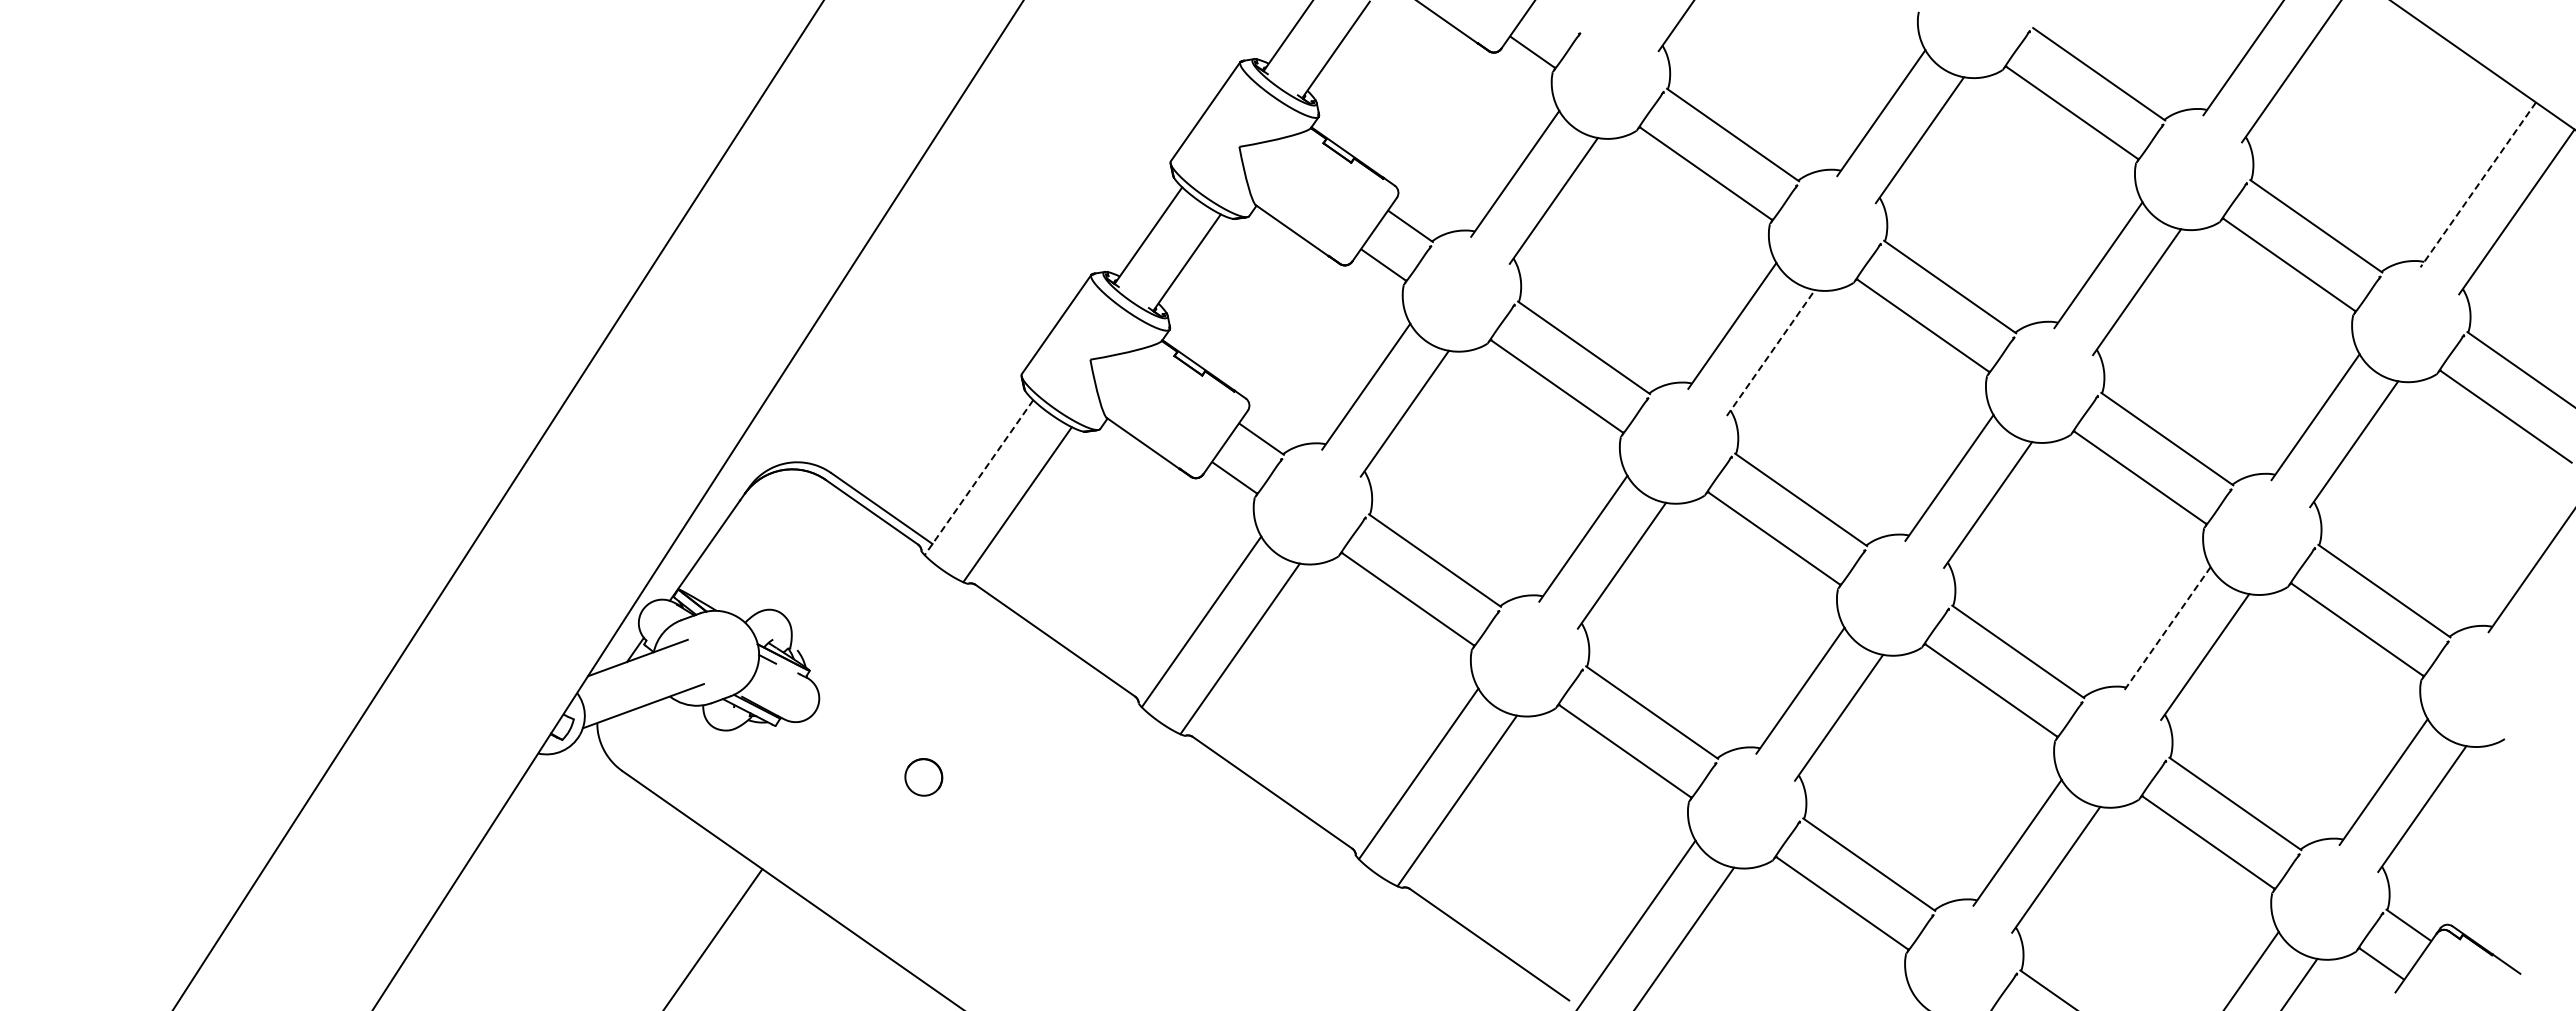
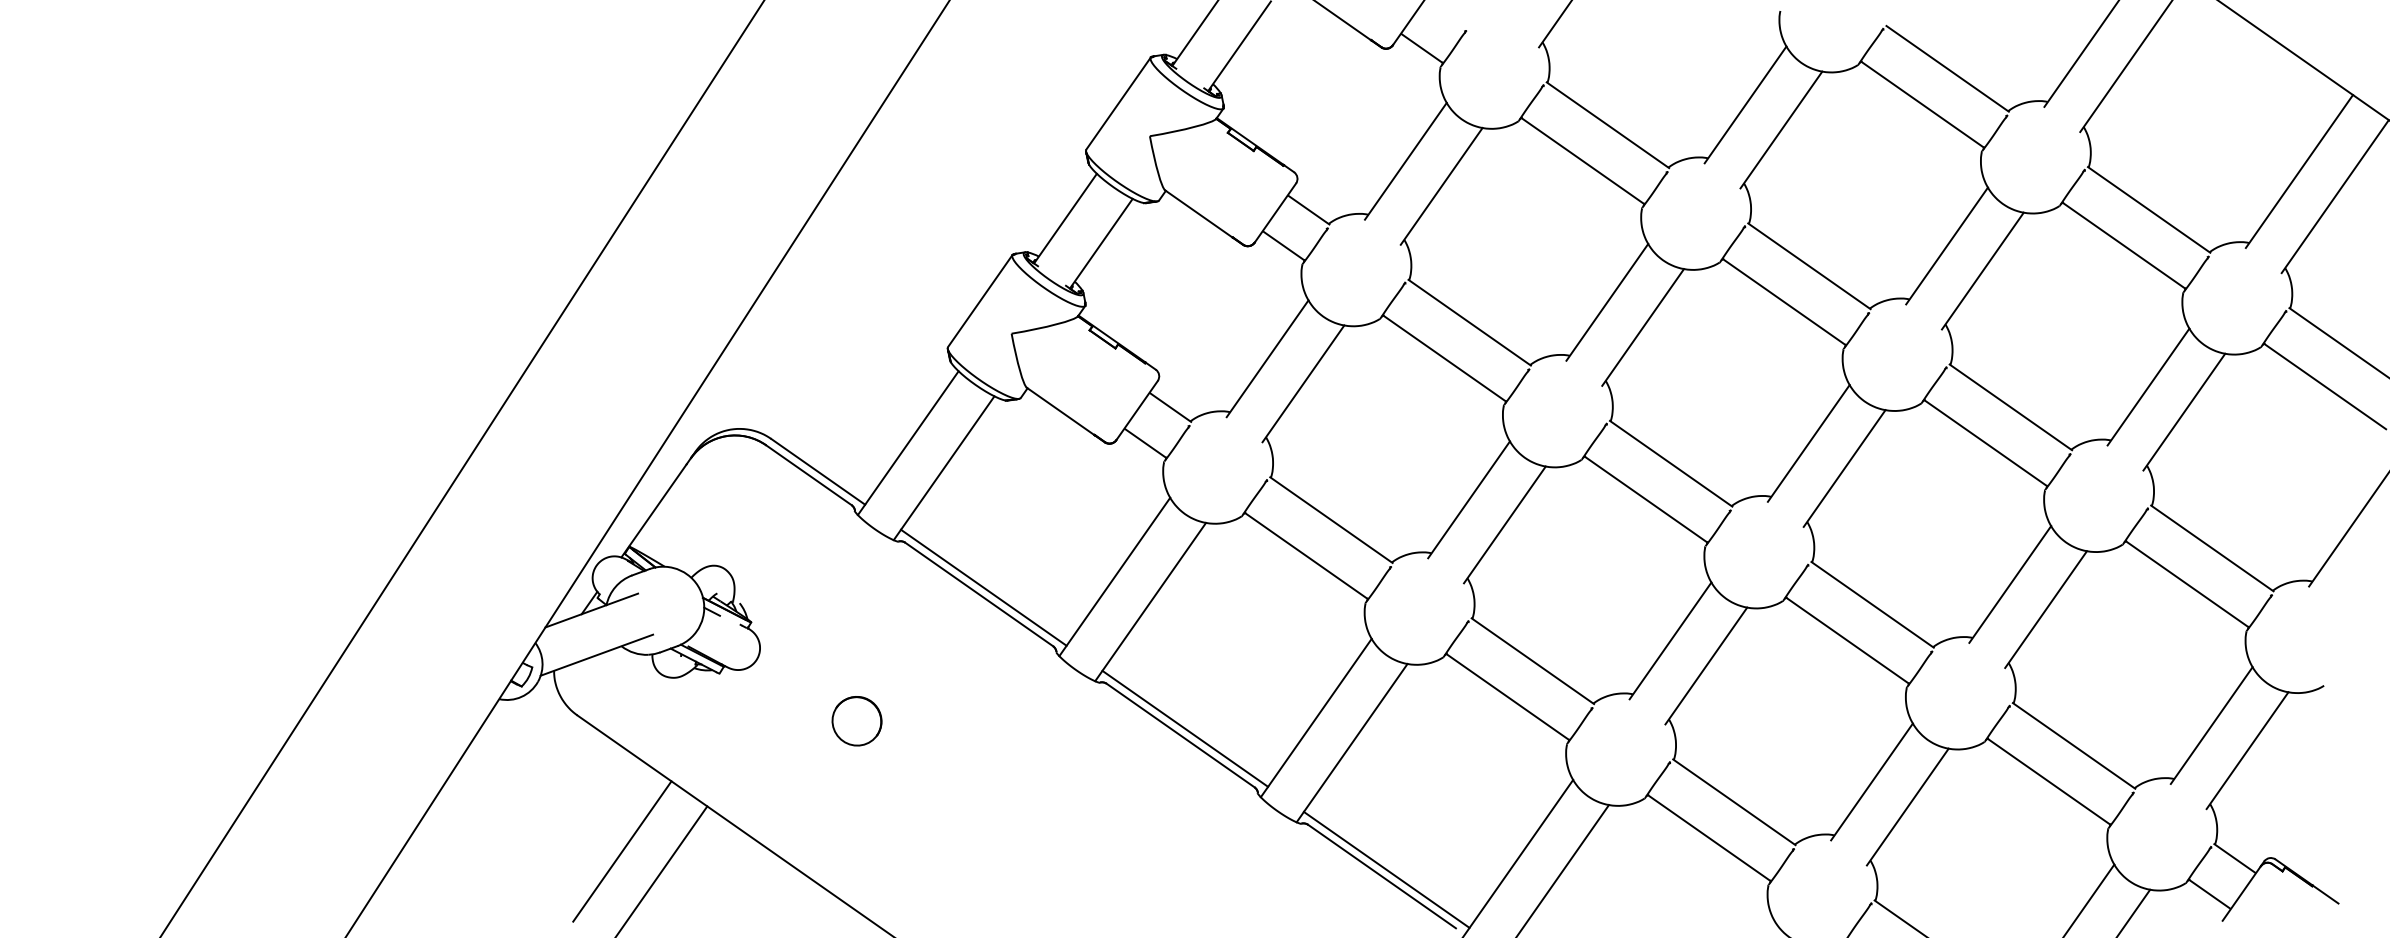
line: (2478, 184) -> (2299, 171), dashed -> solid
line: (1770, 352) -> (1642, 327), dashed -> solid
line: (978, 477) -> (907, 443), dashed -> solid
line: (2166, 629) -> (2010, 584), dashed -> solid
line: (1060, 633) -> (983, 587), added
part: (923, 777) -> (856, 721), size x1.43
line: (1277, 785) -> (1185, 728), added
line: (670, 917) -> (622, 851), added
line: (1494, 937) -> (1386, 869), added

